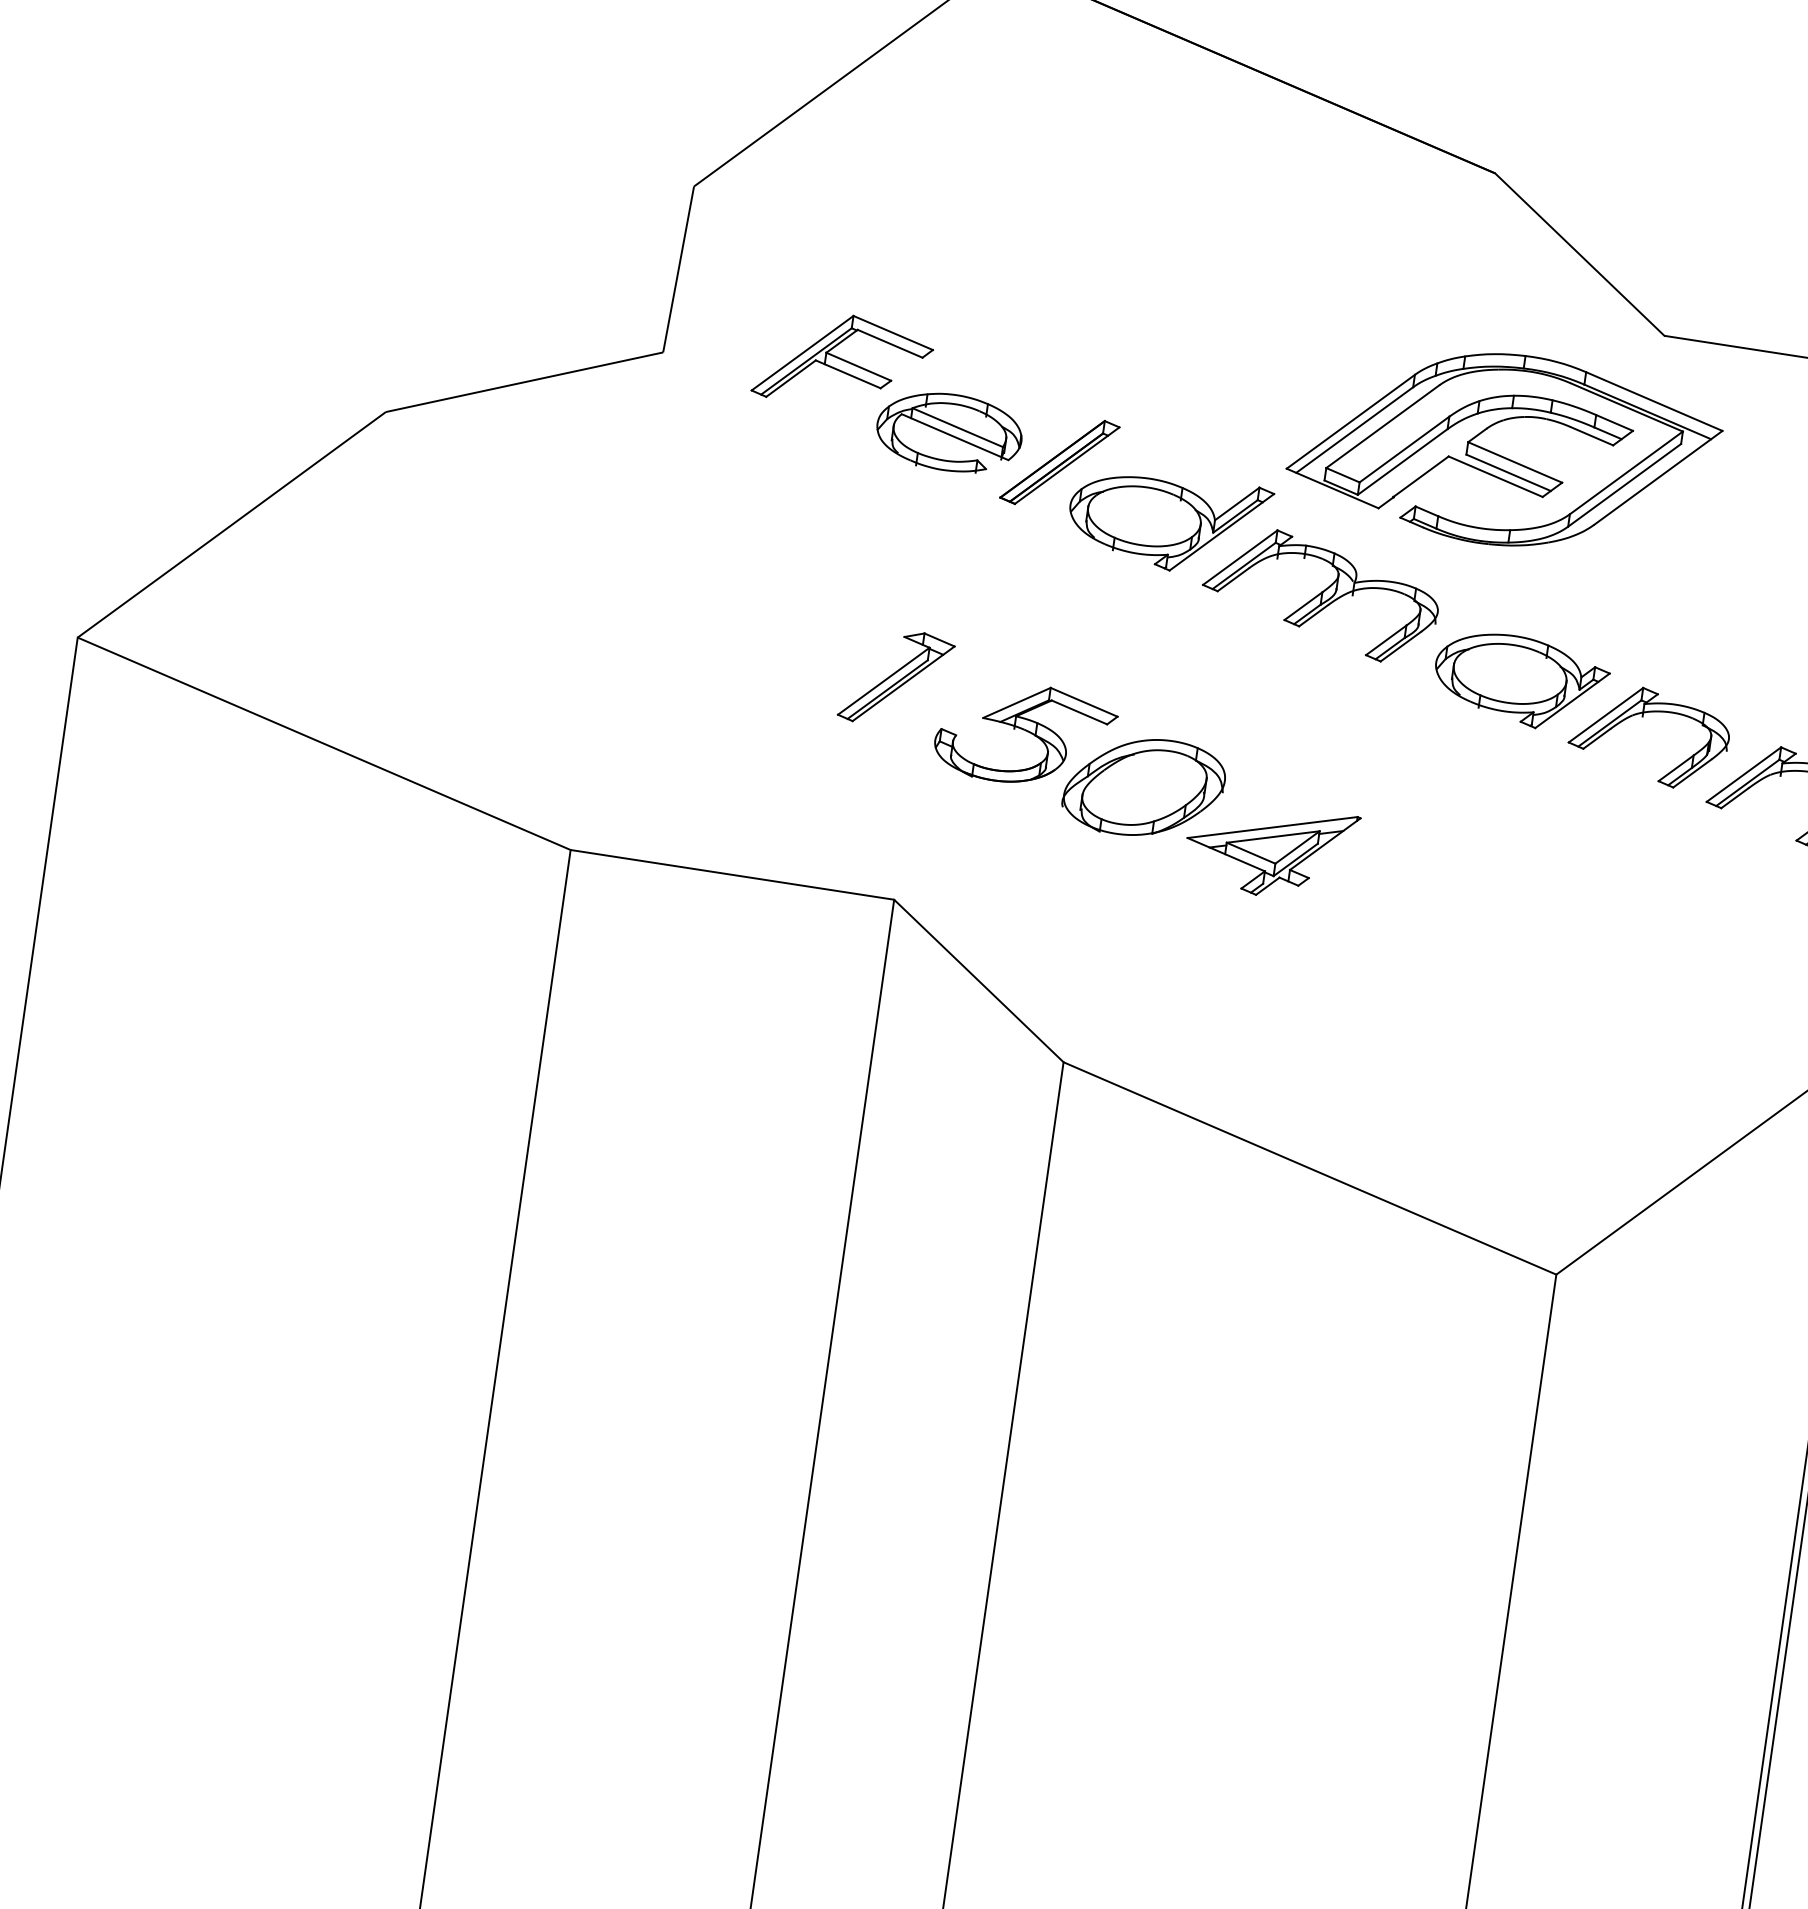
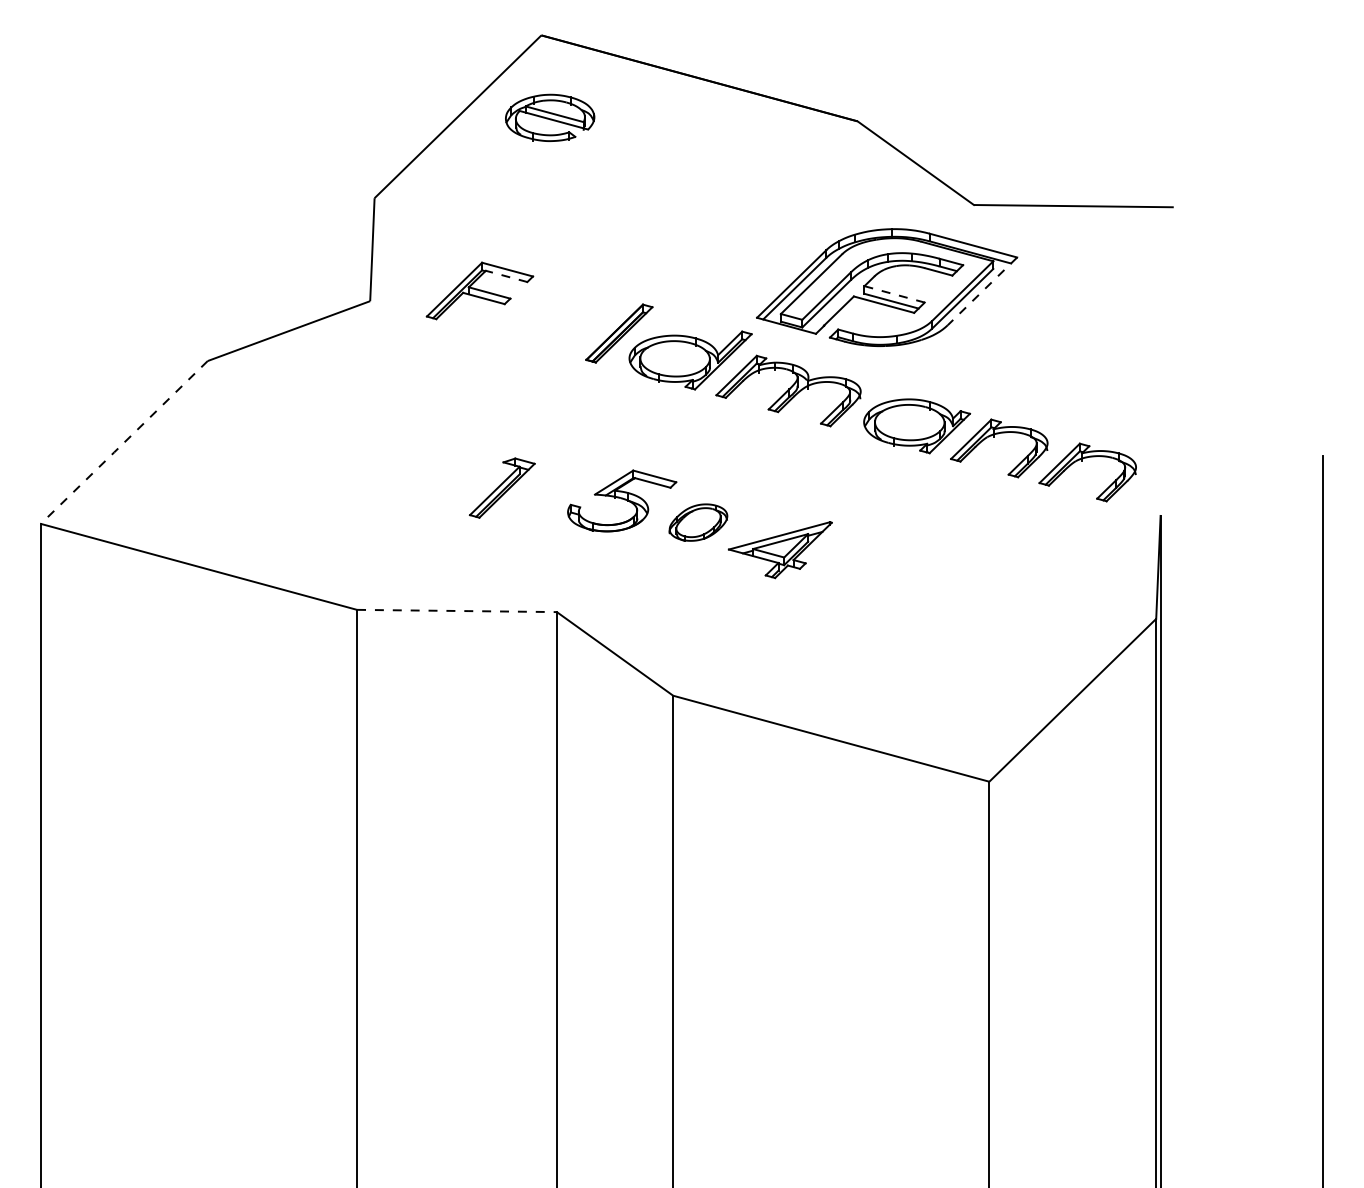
line: (889, 343) -> (506, 276), solid -> dashed
part: (950, 431) -> (550, 117), moved
line: (1516, 462) -> (895, 294), solid -> dashed
line: (1658, 478) -> (982, 291), solid -> dashed
line: (230, 526) -> (123, 443), solid -> dashed
part: (895, 677) -> (501, 487), moved
part: (1144, 787) -> (698, 522), size x0.6
line: (733, 874) -> (457, 610), solid -> dashed

